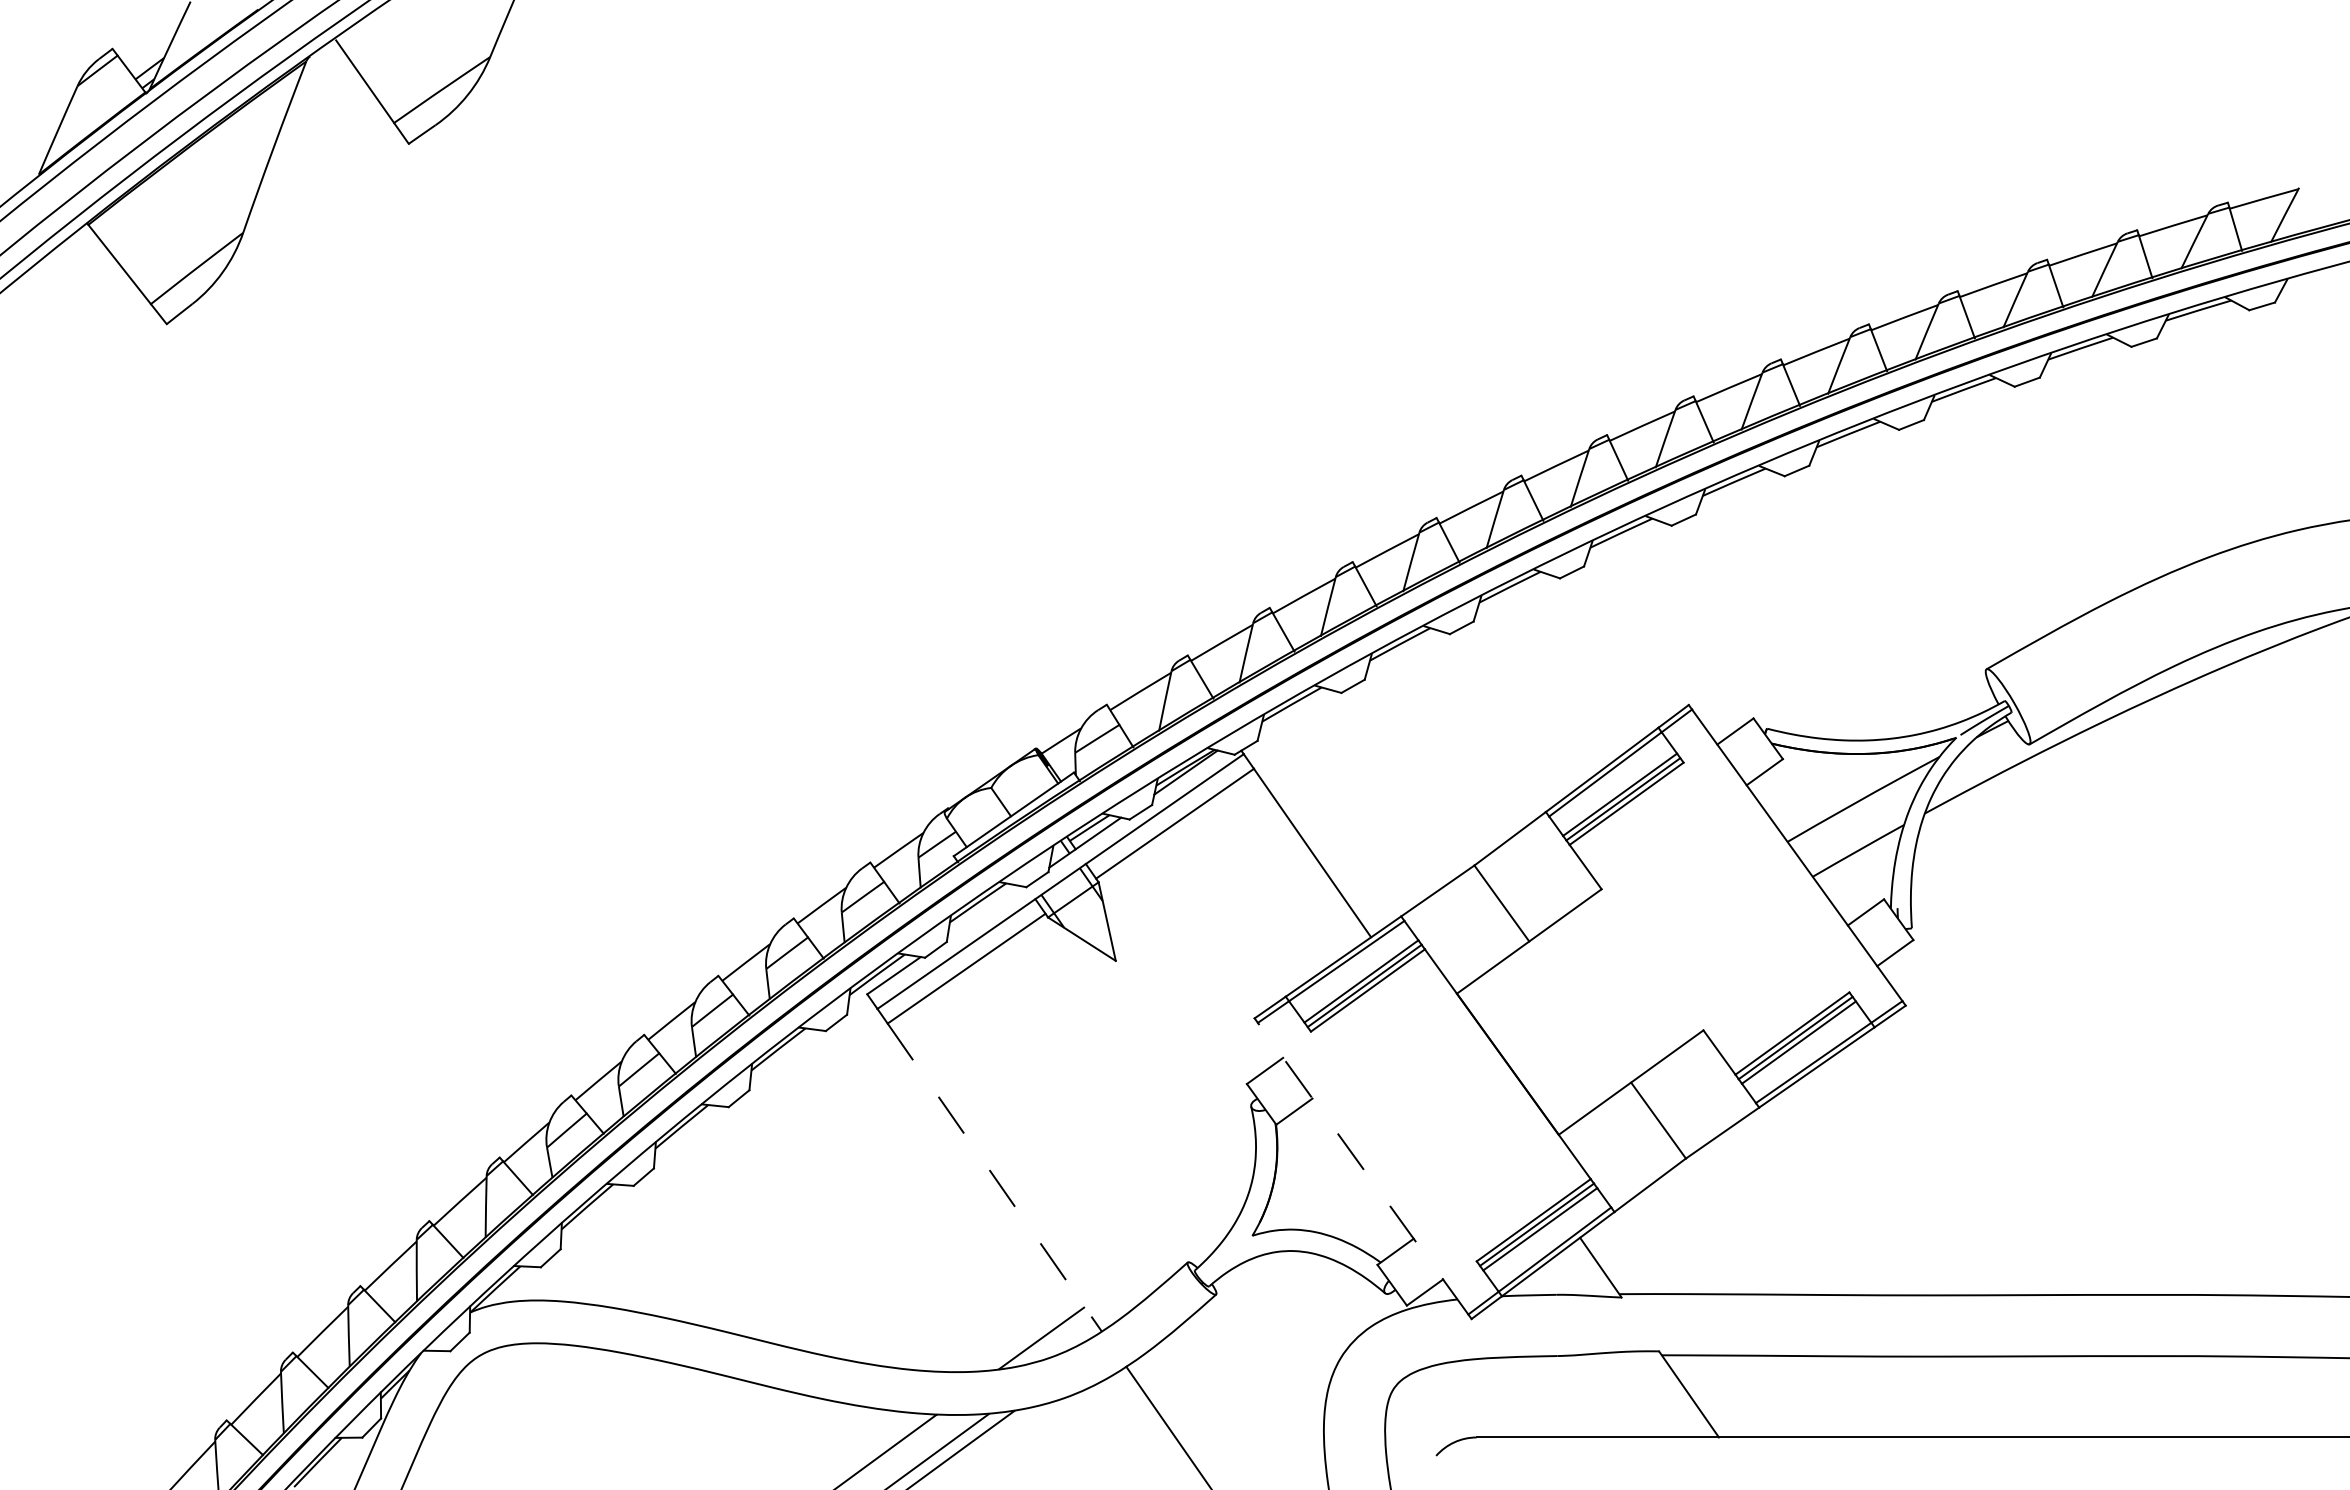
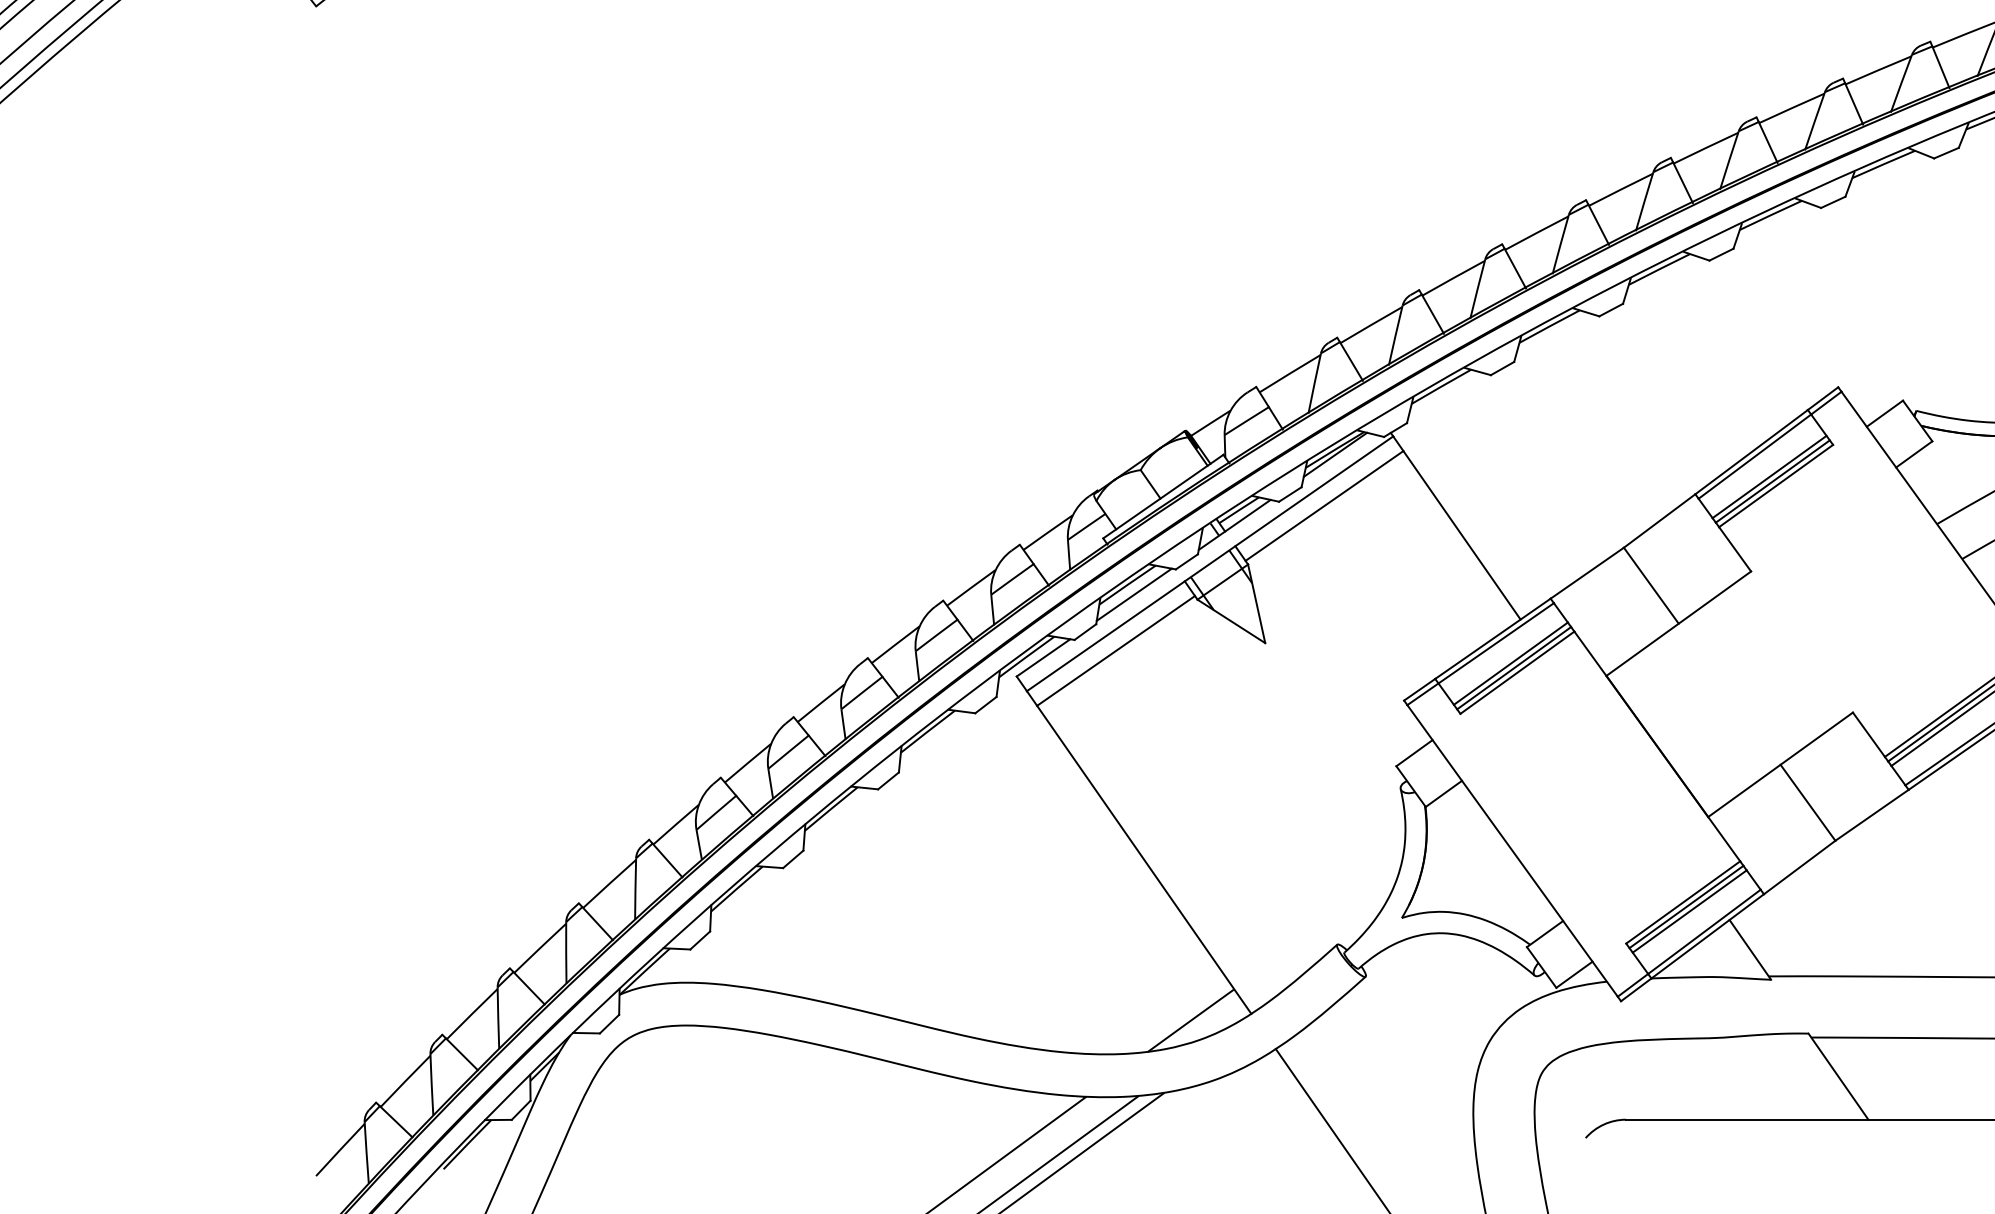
line: (984, 912) -> (1133, 594), added
line: (1363, 1168) -> (1512, 850), dashed -> solid
line: (994, 1177) -> (1143, 859), dashed -> solid

